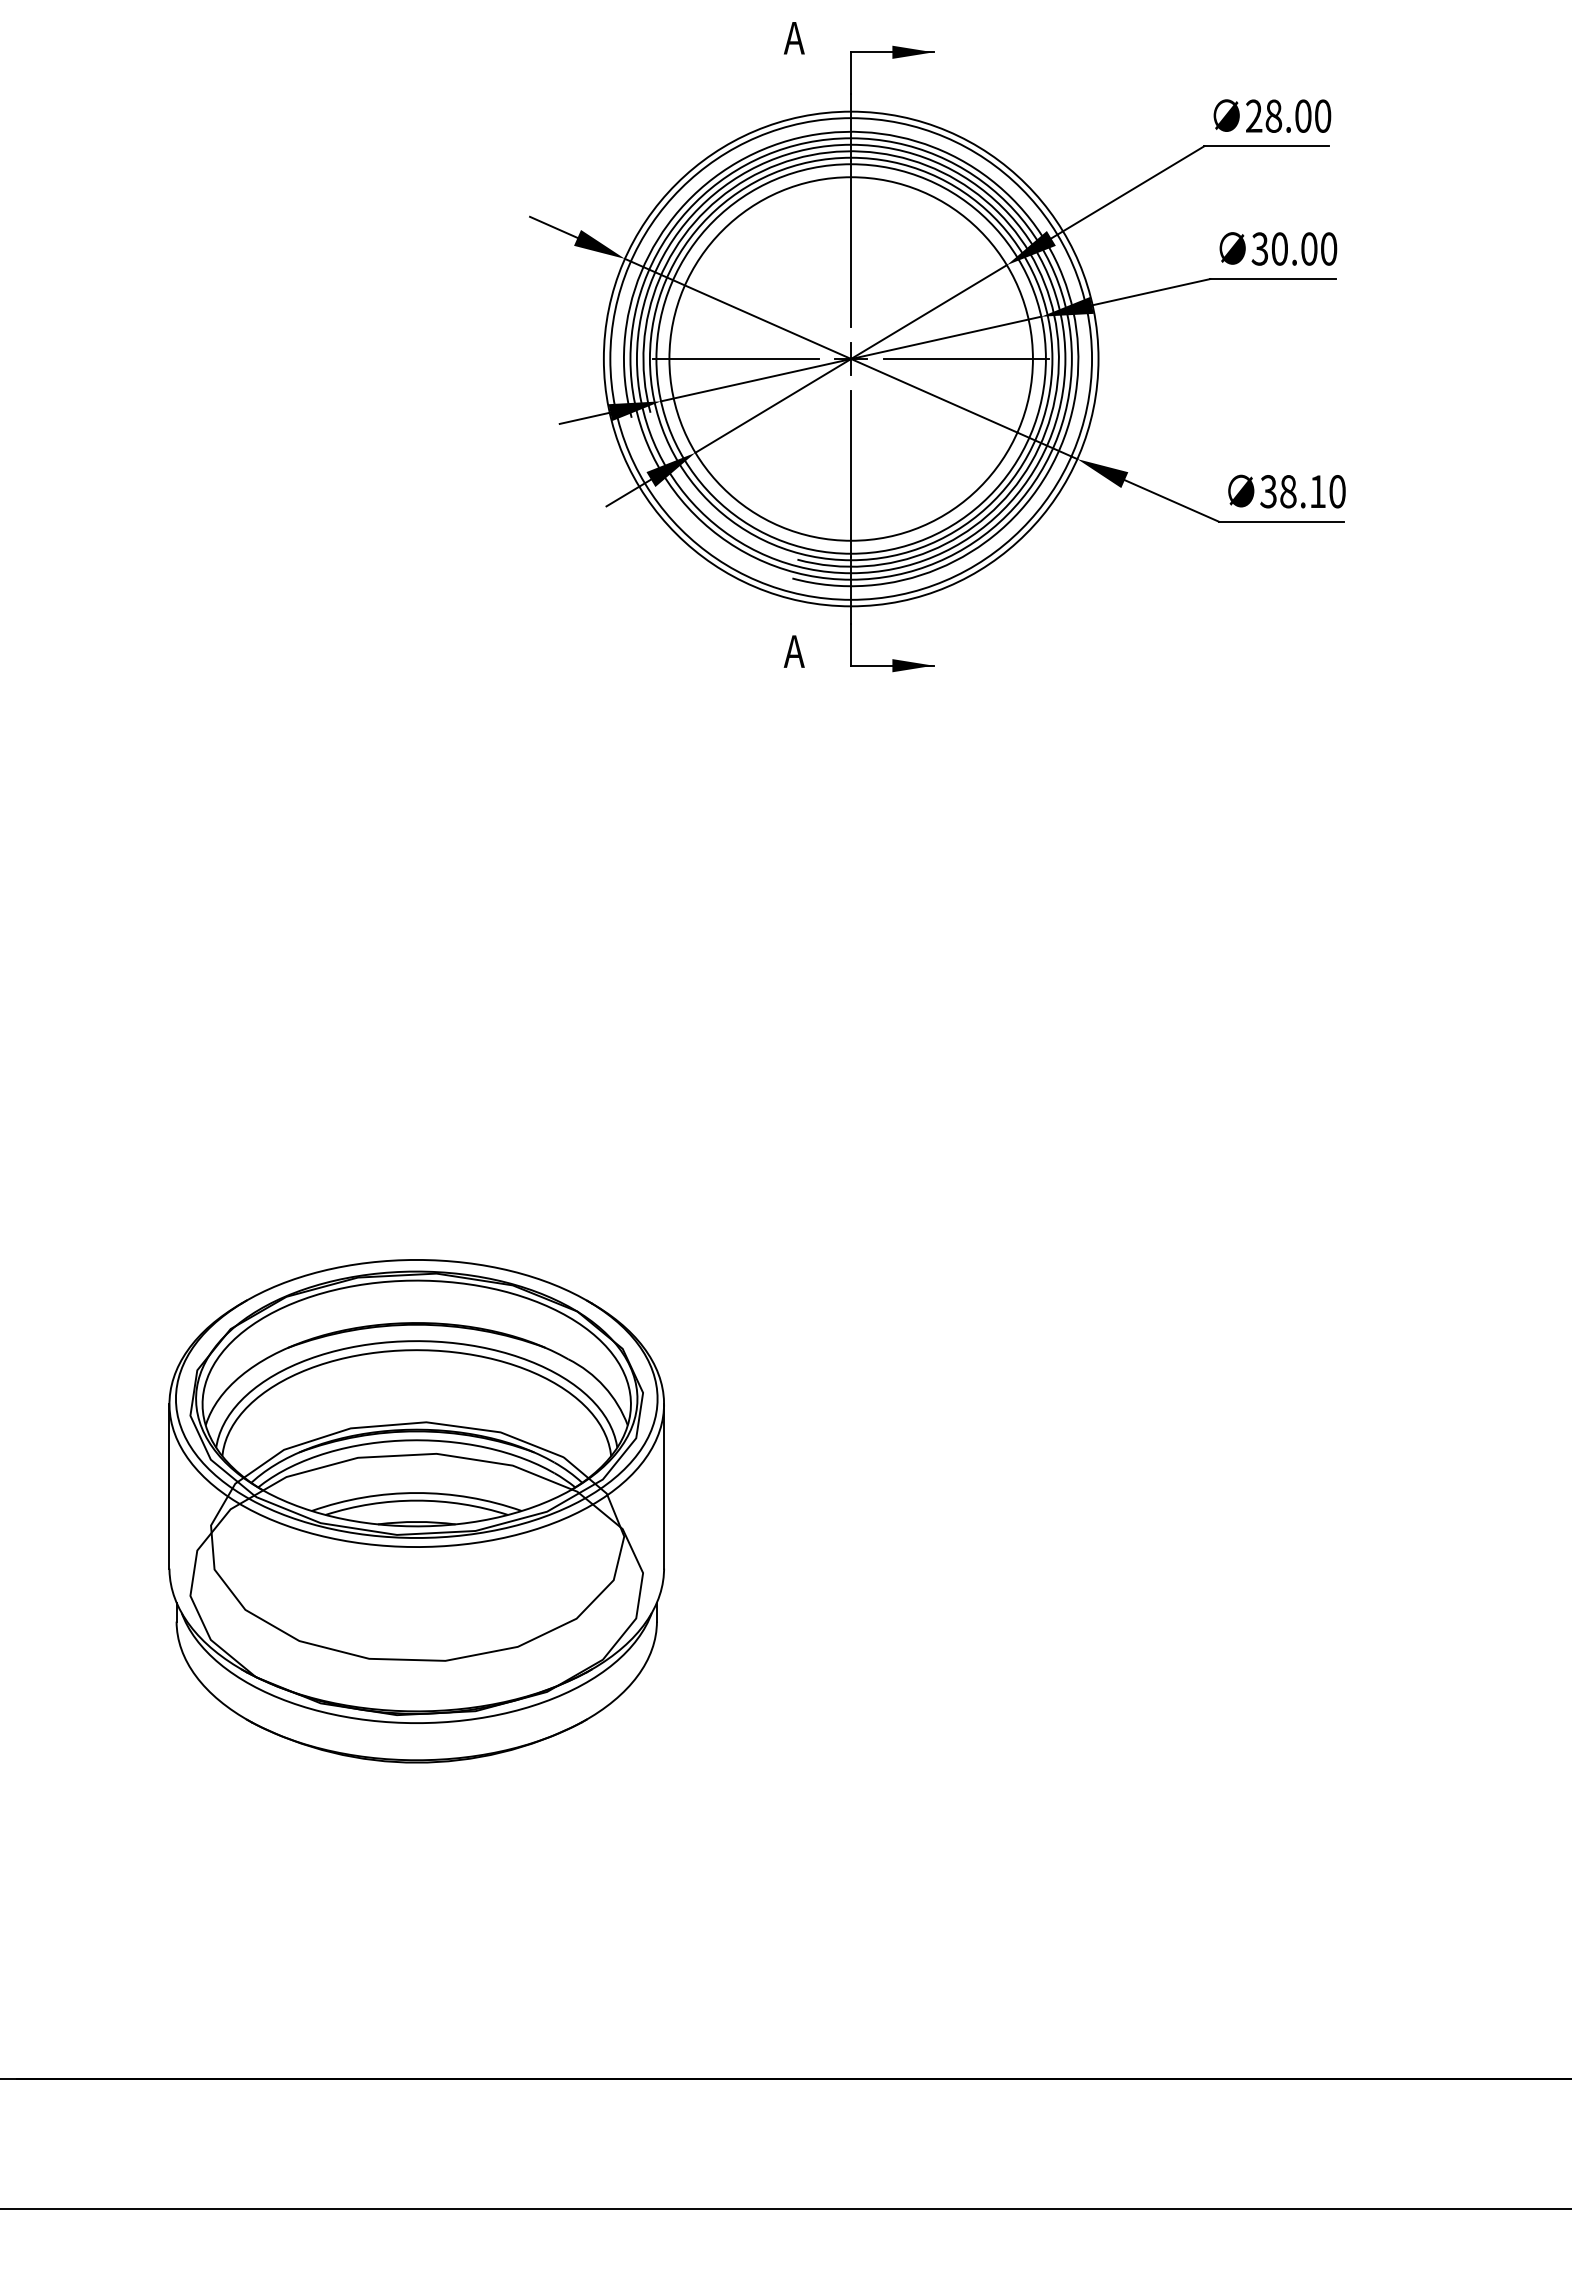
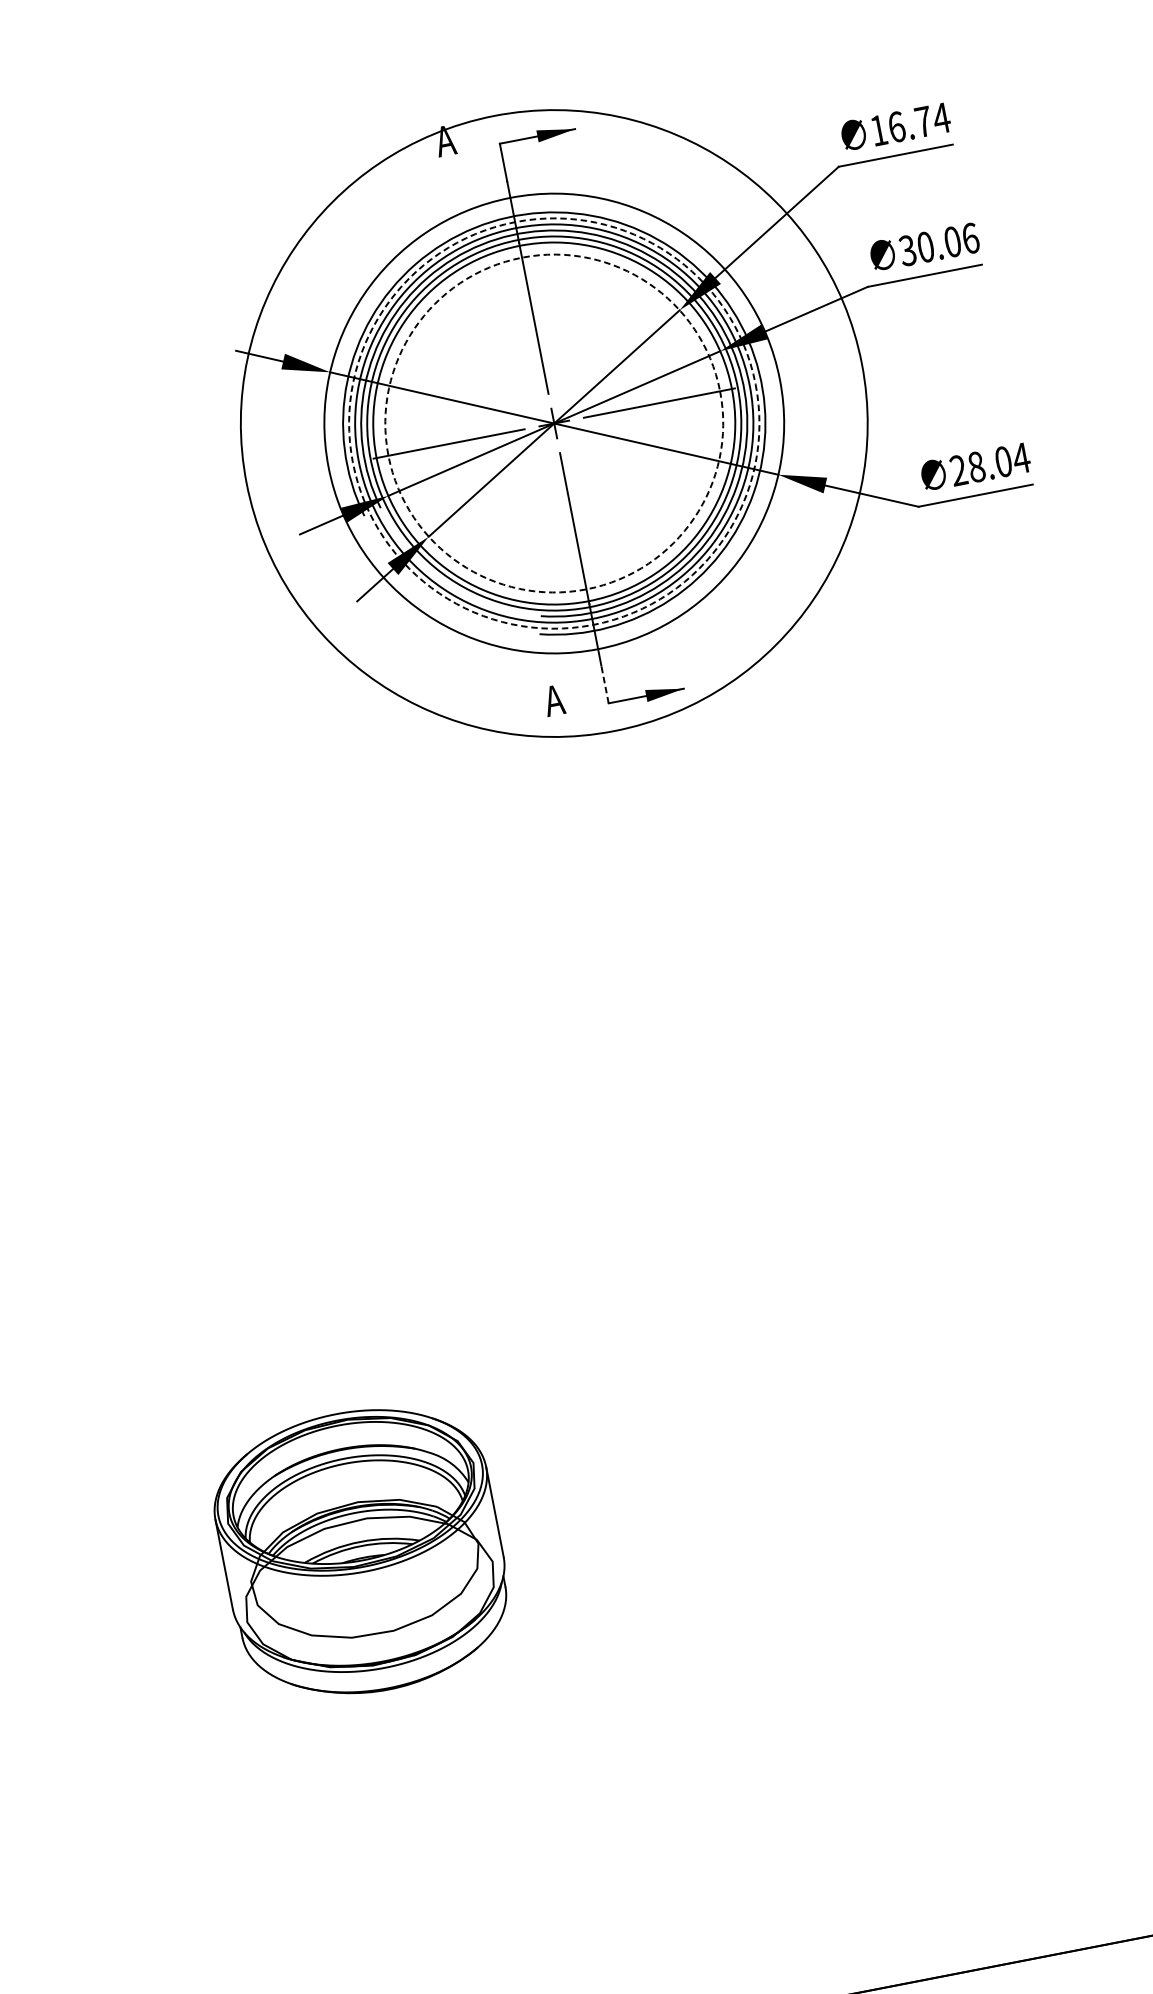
text: (1288, 115) -> (910, 123), 28.00 -> 16.74
text: (1329, 248) -> (971, 237), 30.00 -> 30.06
circle: (850, 358) -> (553, 423), solid -> dashed
circle: (850, 358) -> (553, 423), solid -> dashed
circle: (851, 358) -> (554, 423), size x1.4
text: (1303, 491) -> (990, 464), 38.10 -> 28.04
line: (851, 645) -> (605, 684), solid -> dashed
part: (416, 1511) -> (362, 1552), size x0.6

